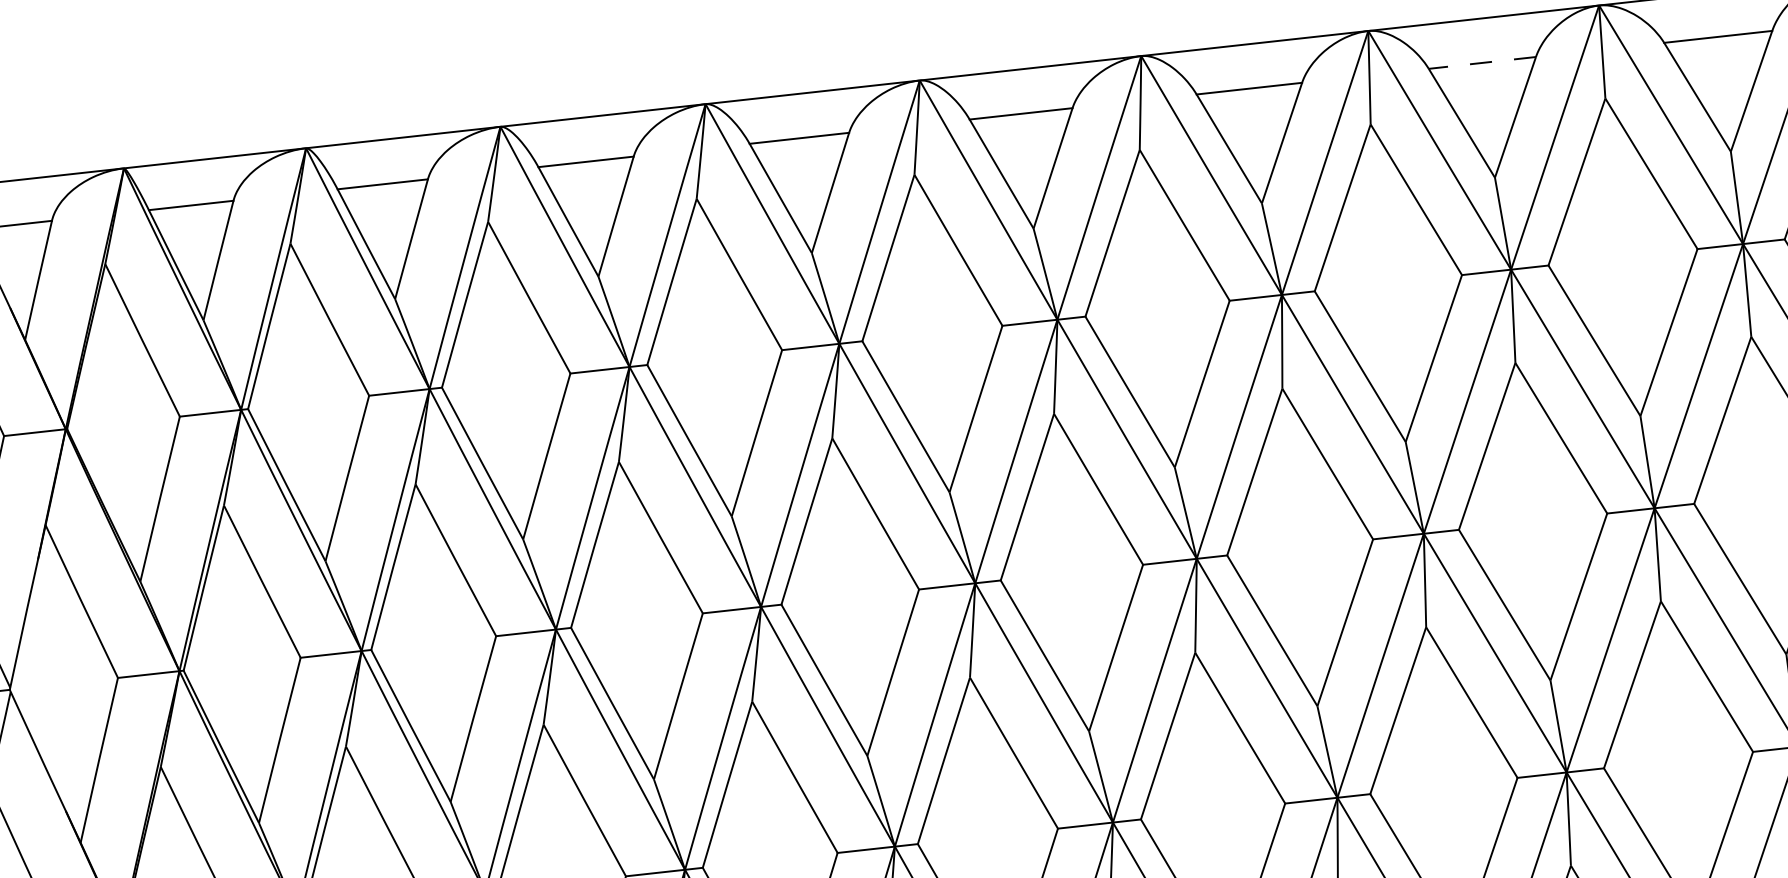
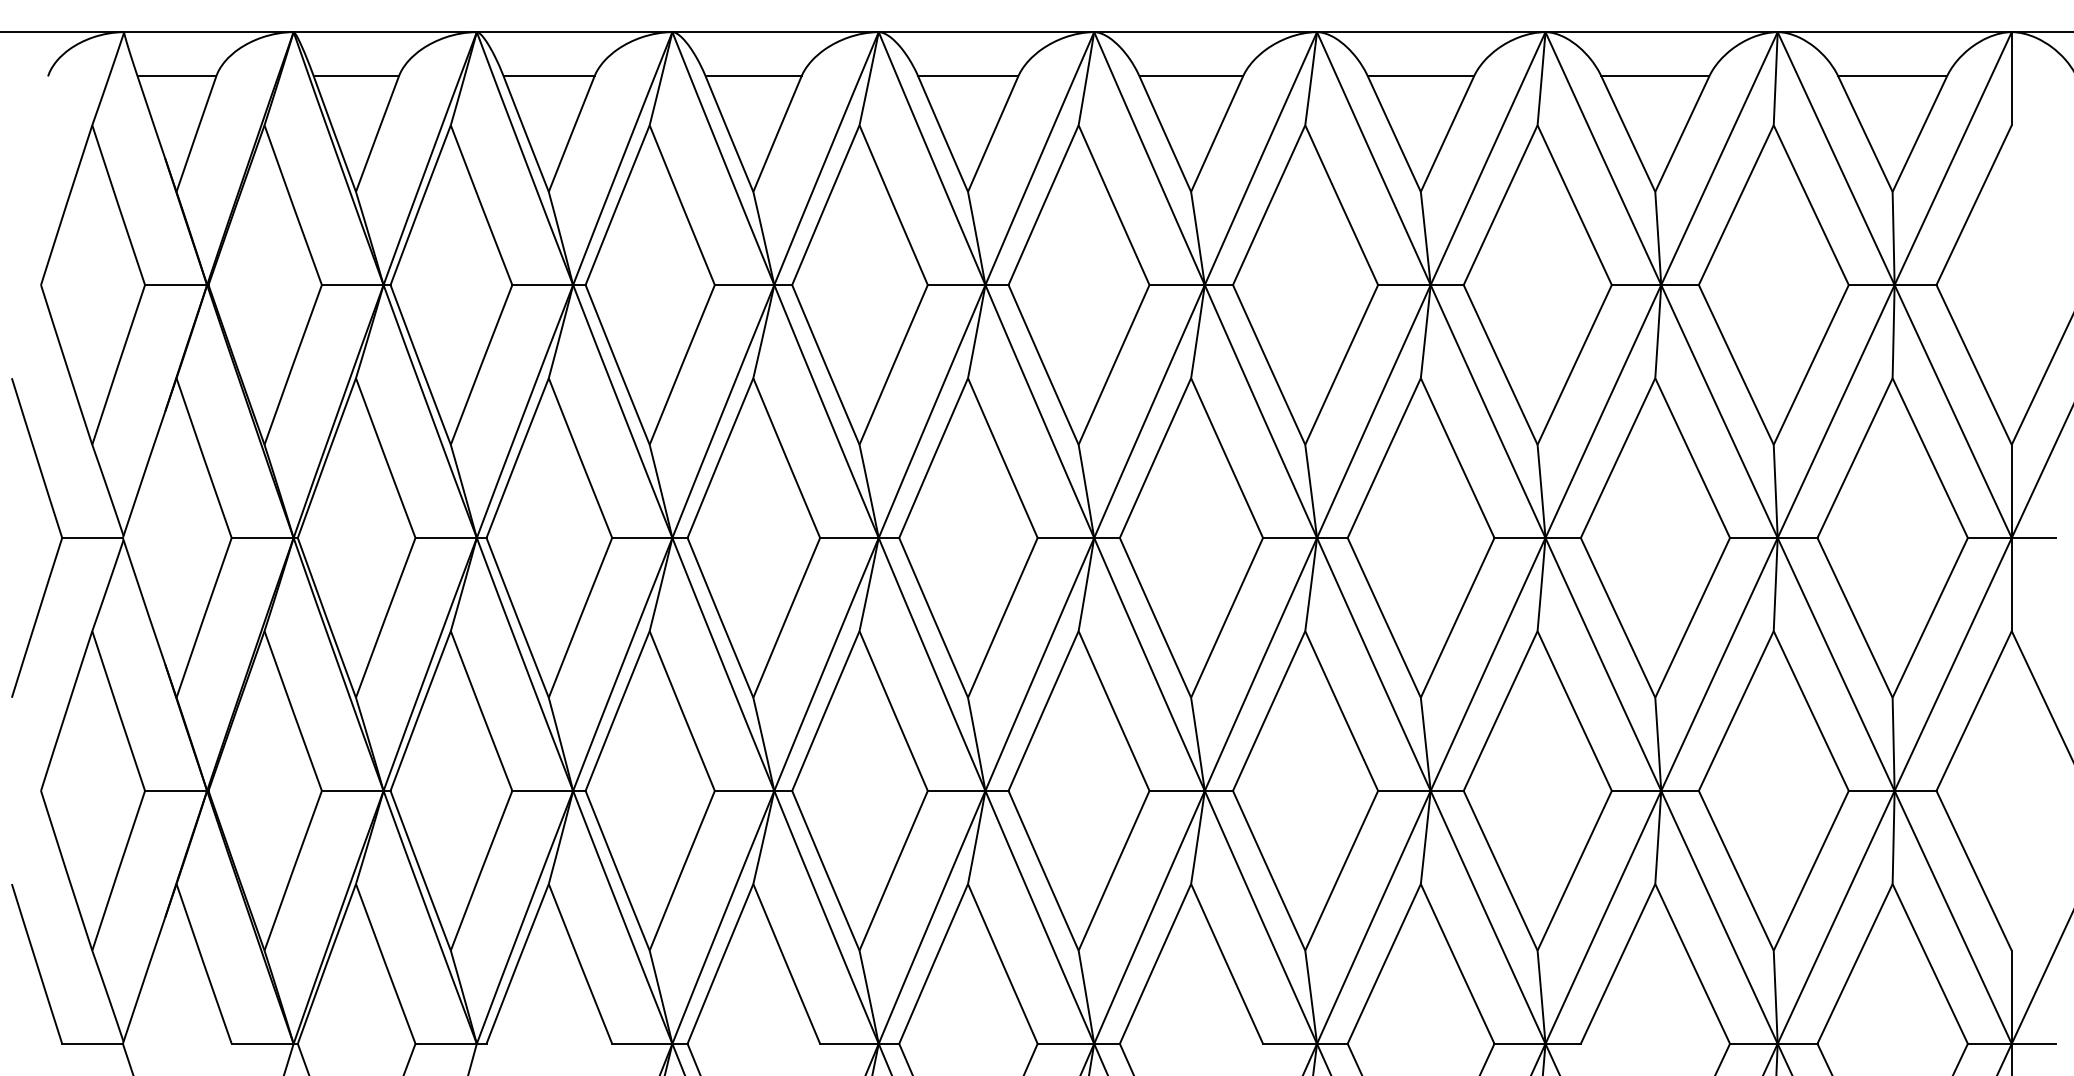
line: (1482, 62) -> (1655, 76), dashed -> solid

